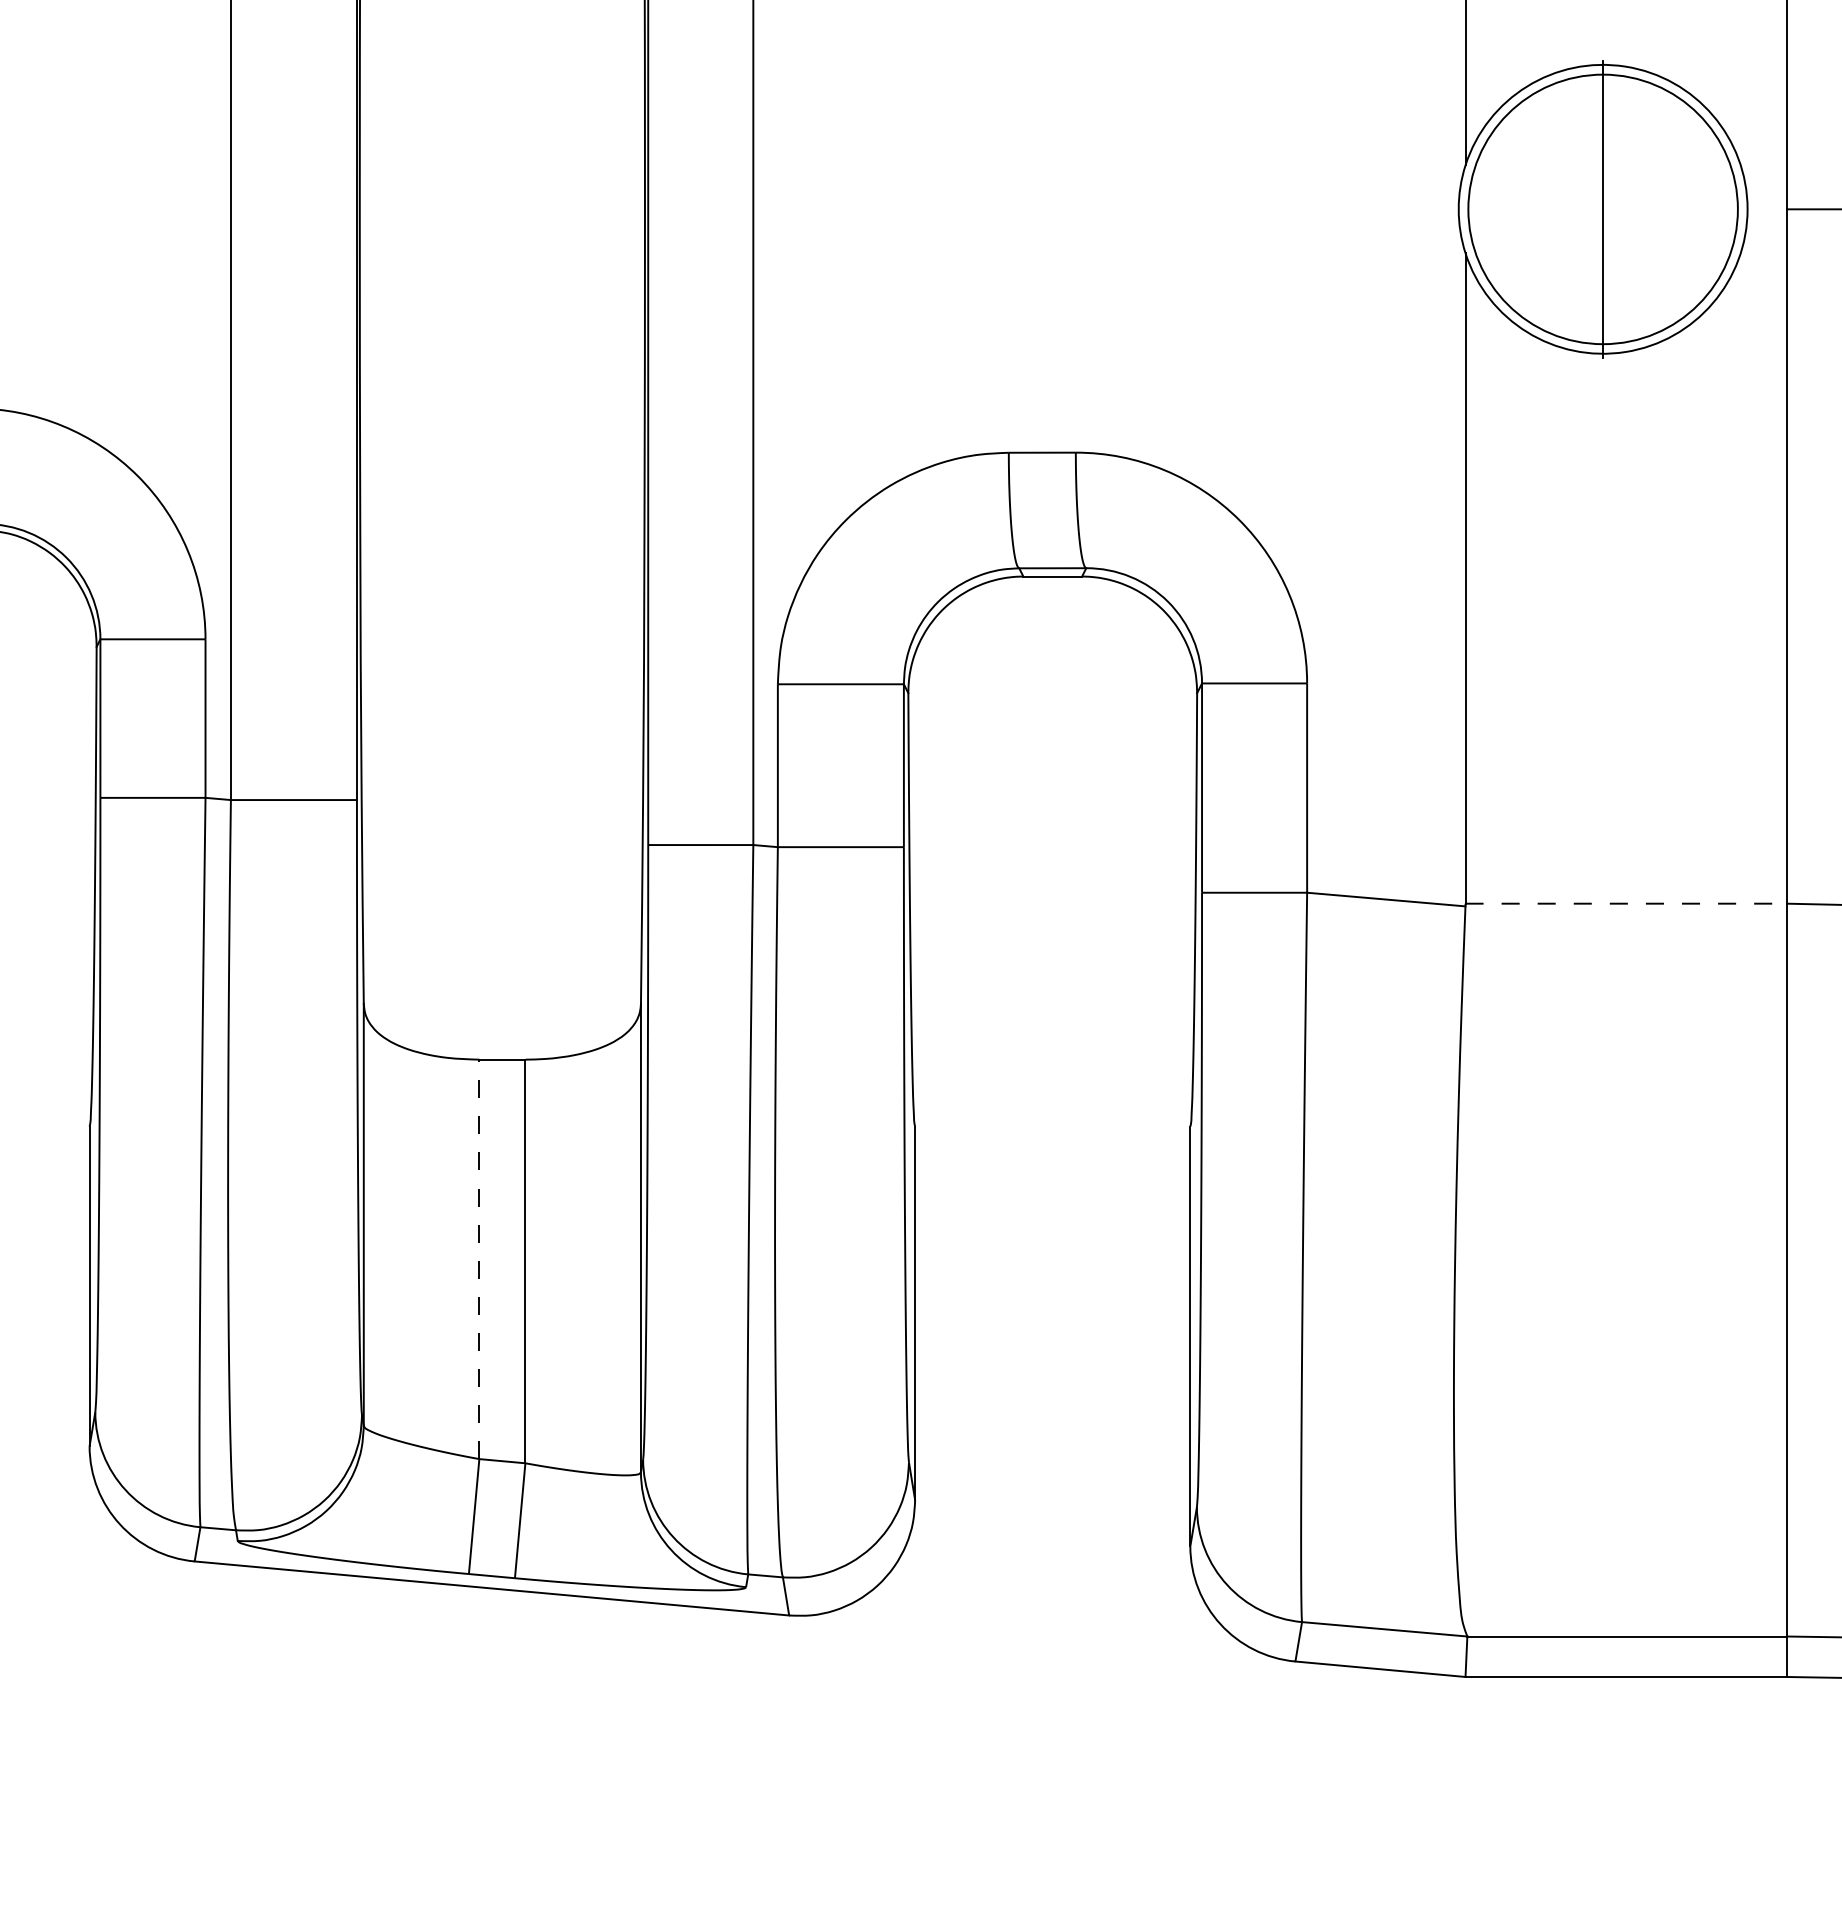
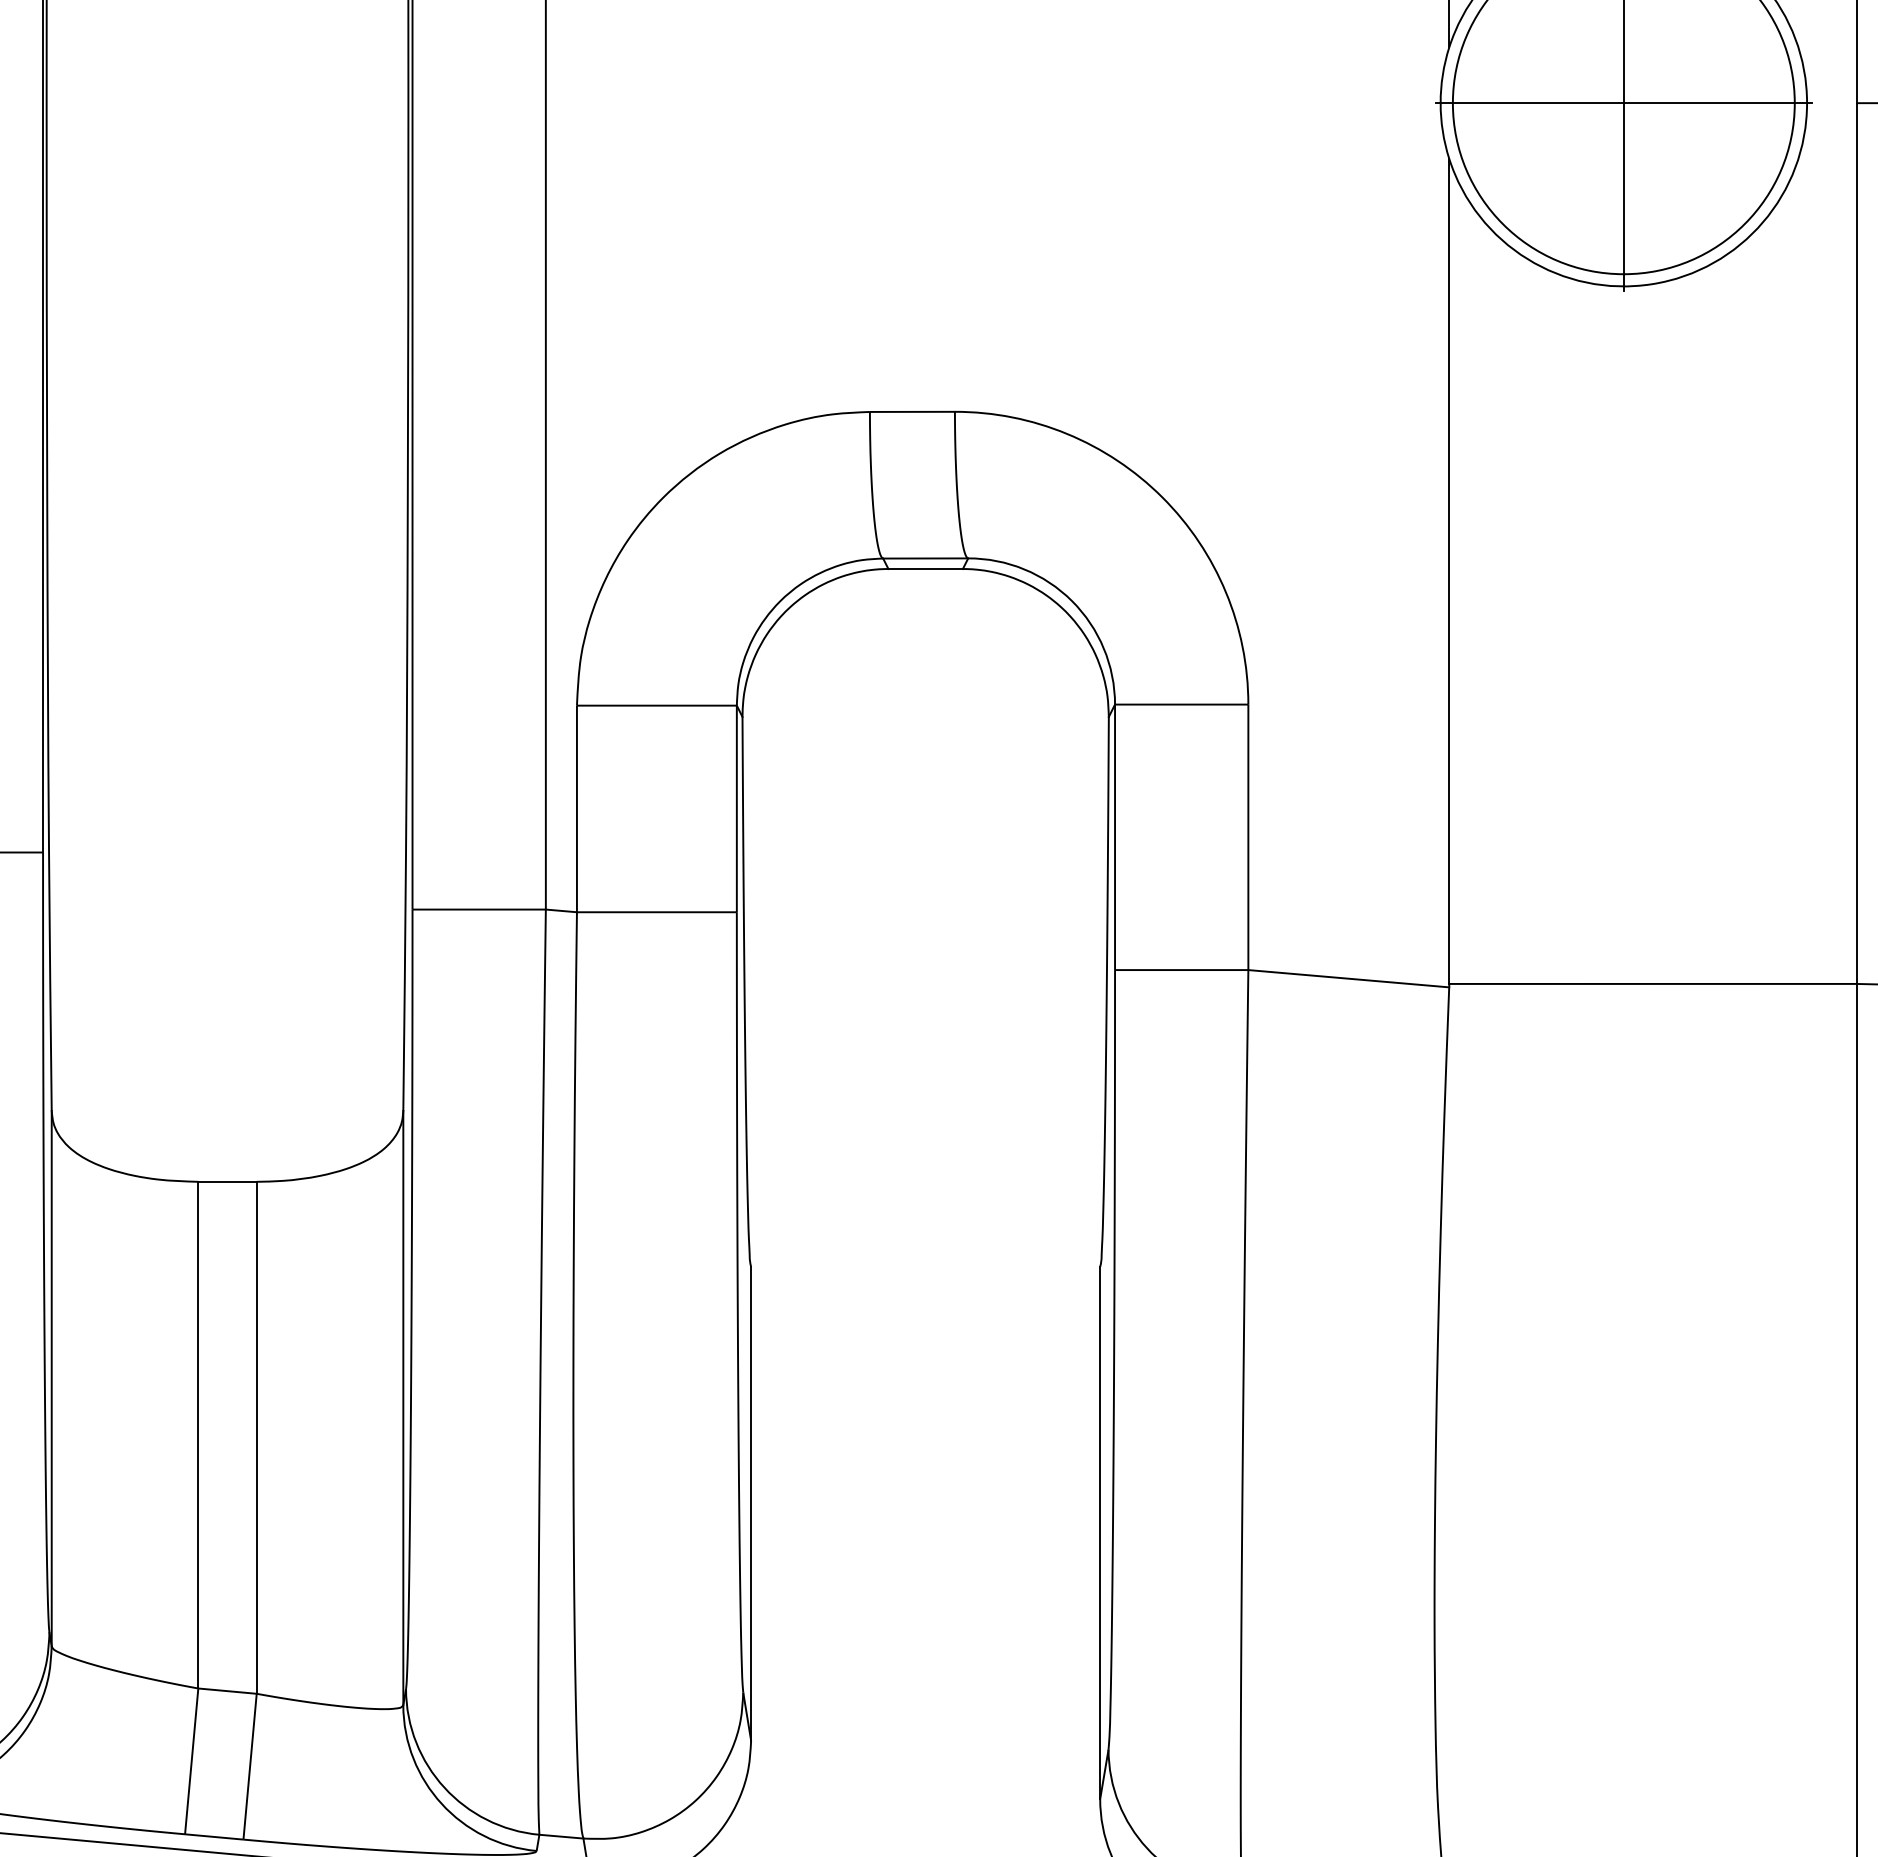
line: (1602, 209) -> (1623, 103), added
line: (1626, 903) -> (1653, 983), dashed -> solid
line: (479, 1259) -> (198, 1435), dashed -> solid

